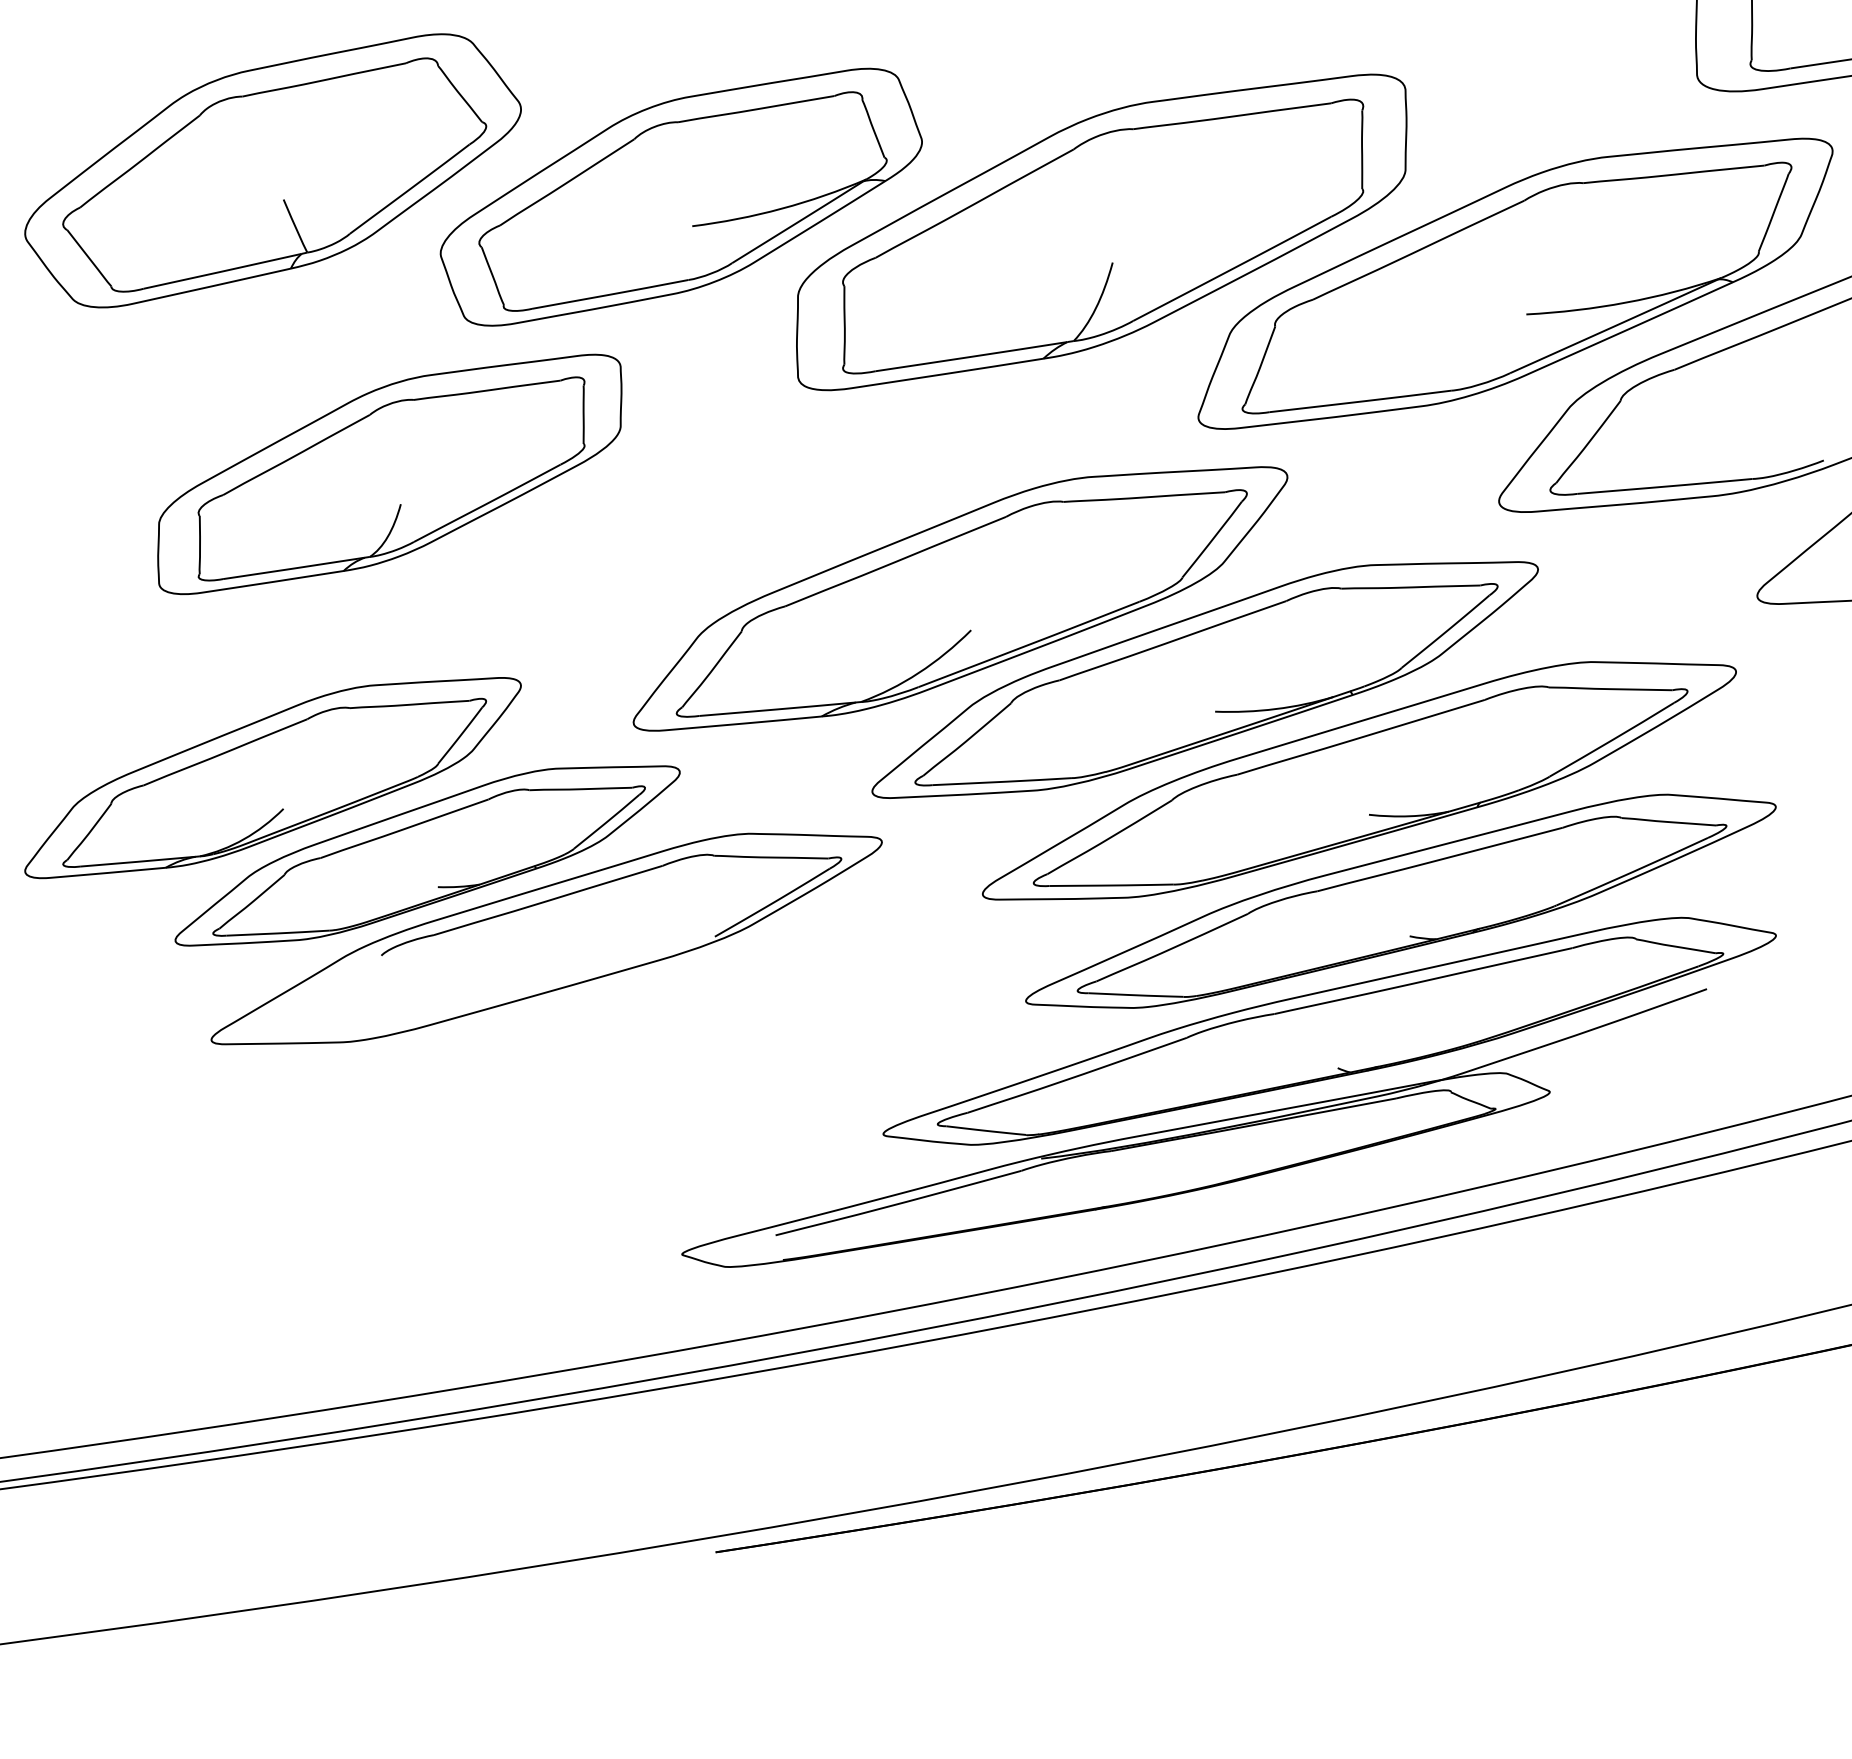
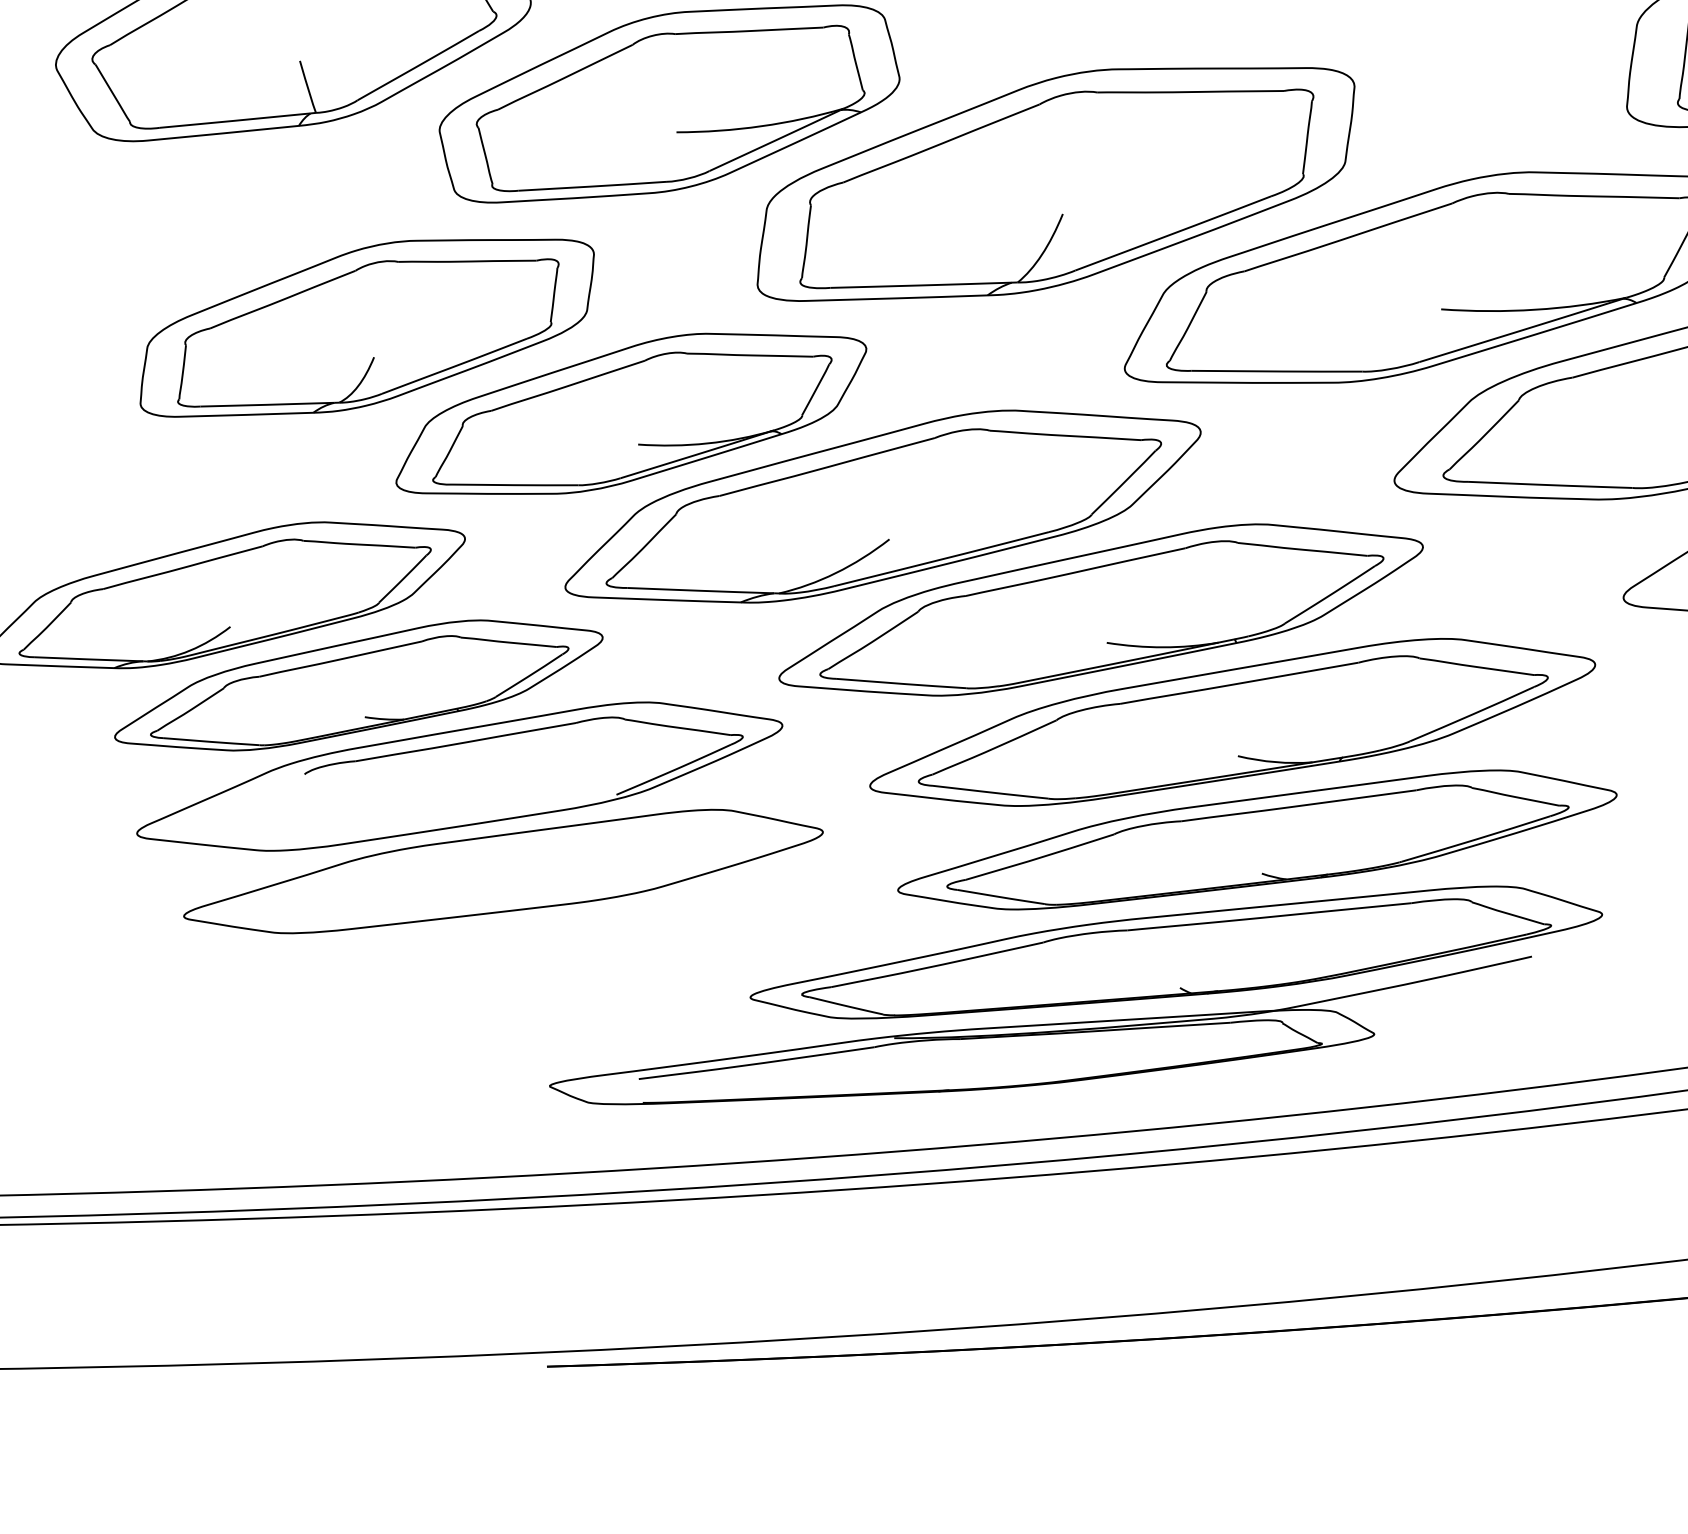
part: (680, 532) -> (630, 415), added
part: (605, 1032) -> (503, 871), added

